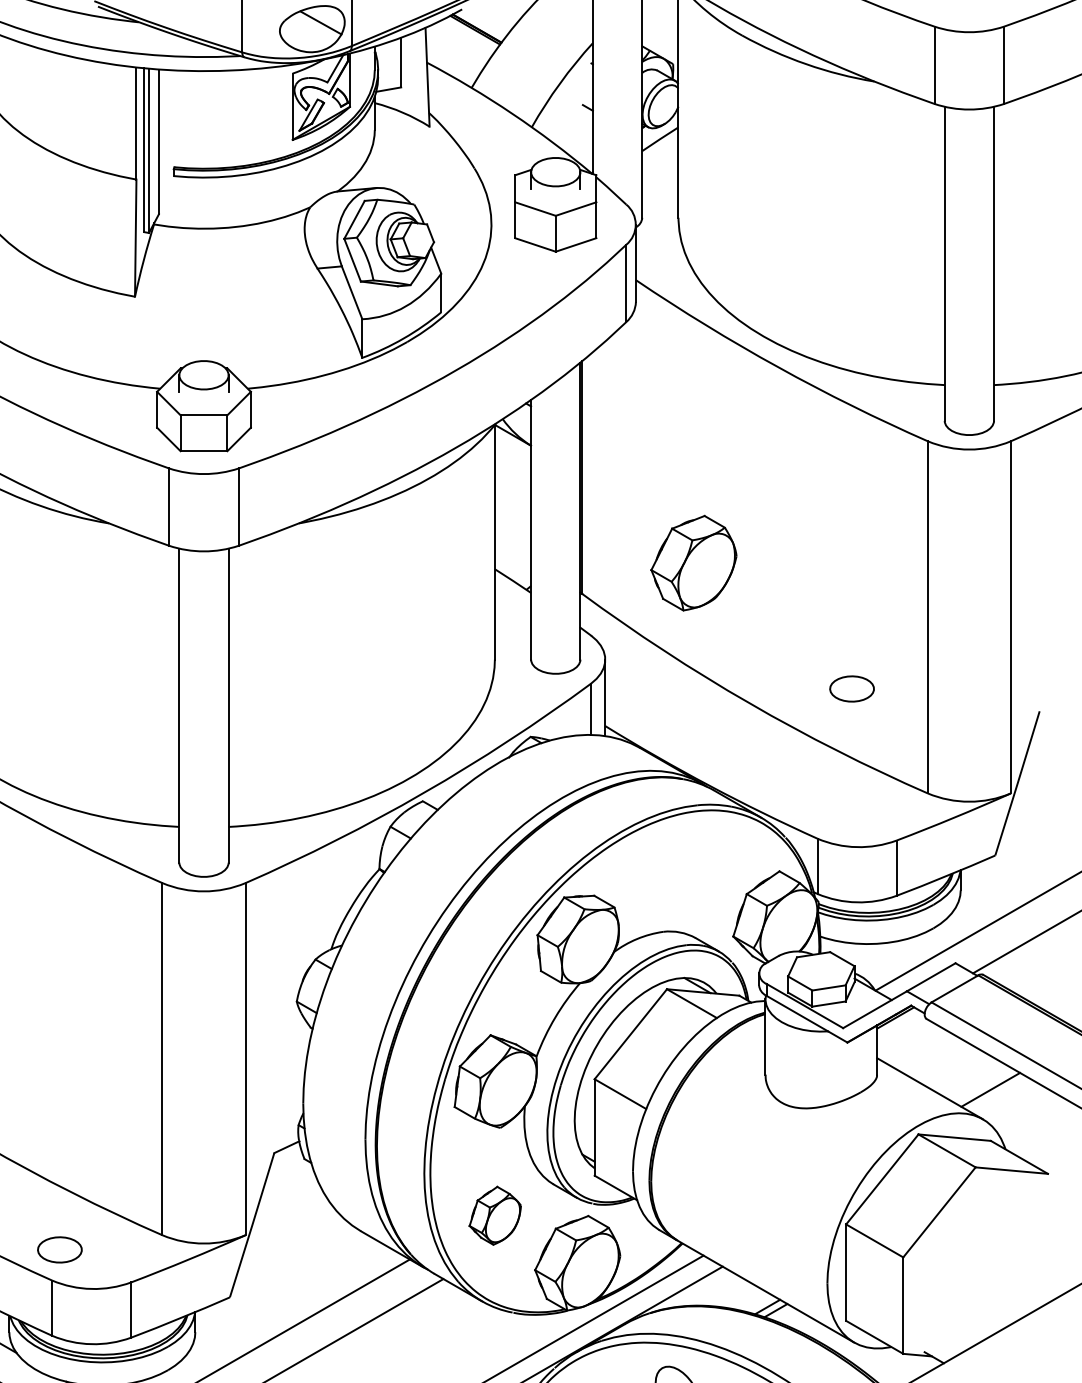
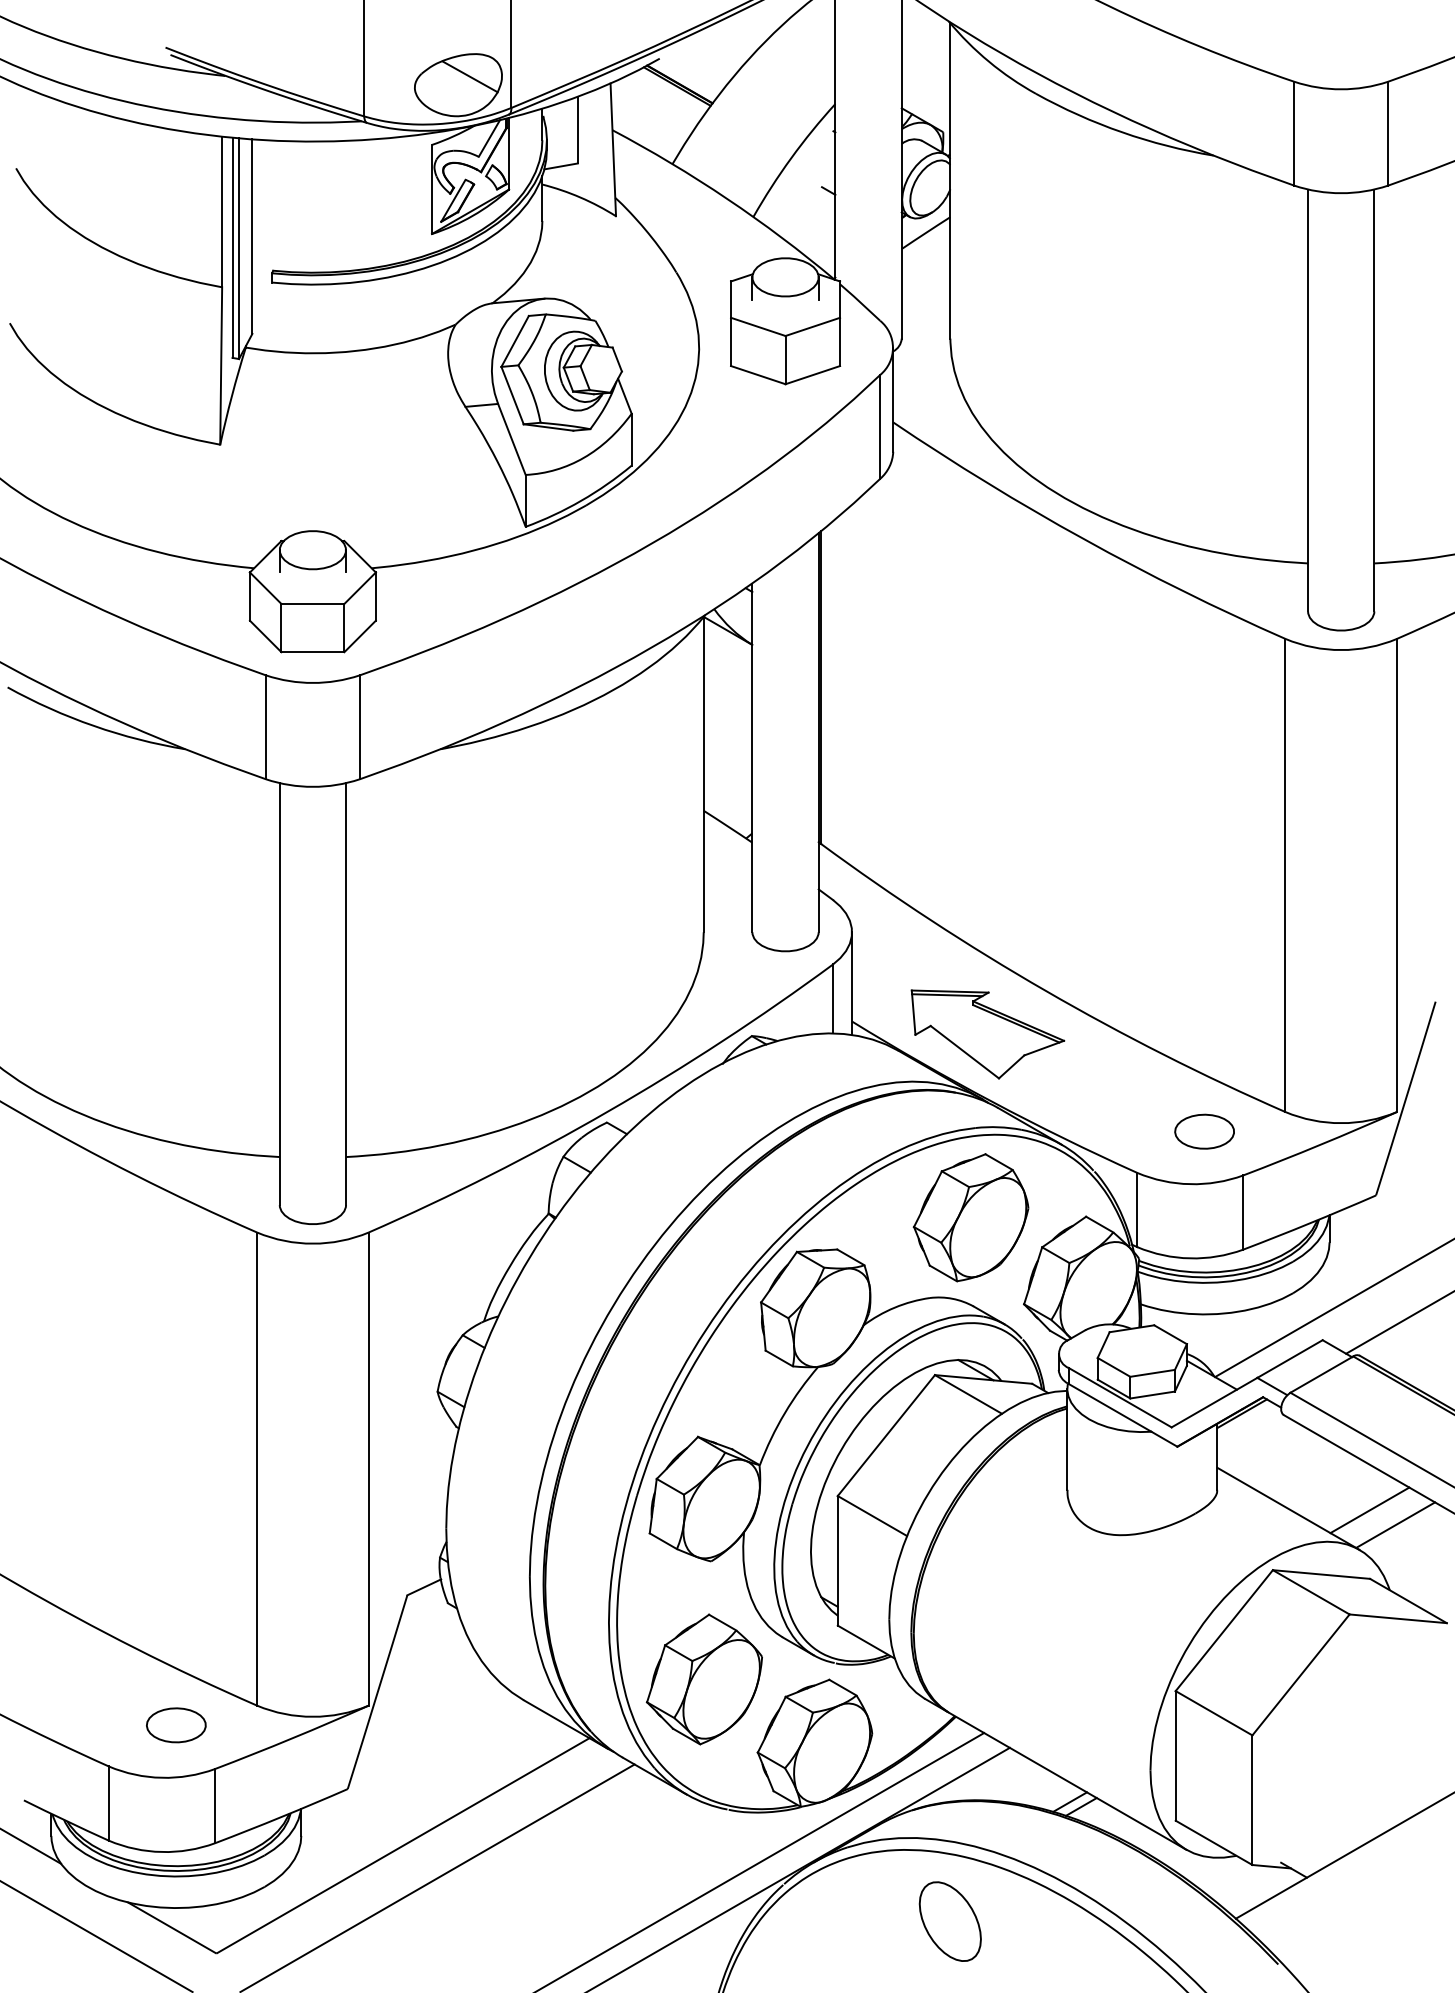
part: (693, 563) -> (970, 1217), moved
part: (851, 688) -> (1204, 1131), moved
part: (706, 735) -> (987, 1034), added
line: (1009, 1100) -> (1395, 1524), added
part: (494, 1215) -> (703, 1679), size x1.67
part: (60, 1250) -> (176, 1725), moved

